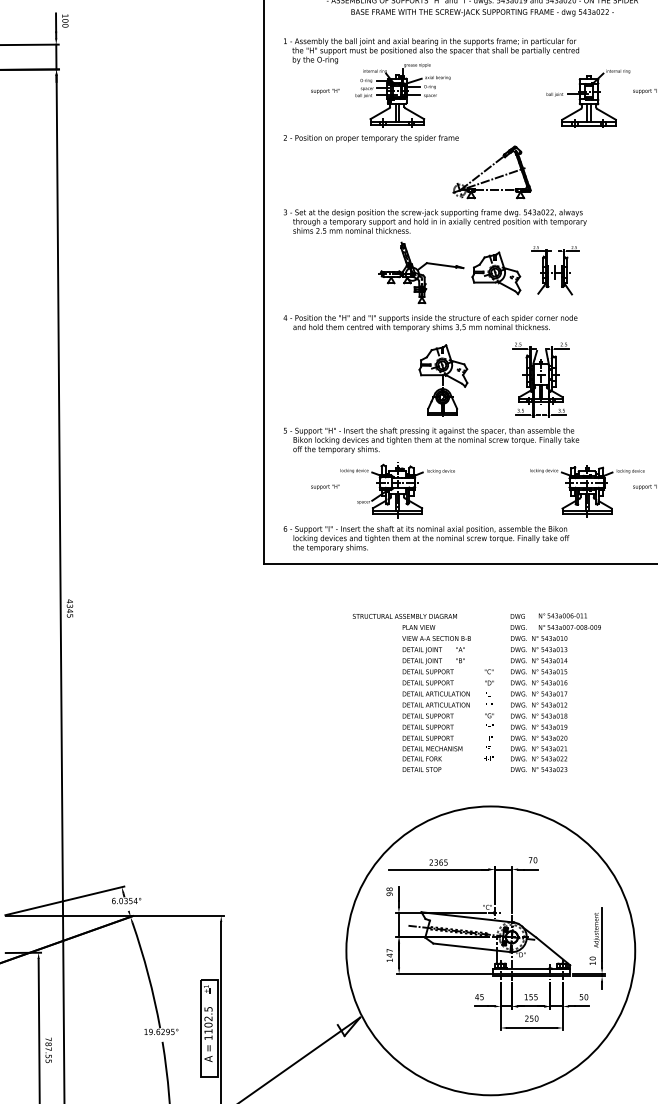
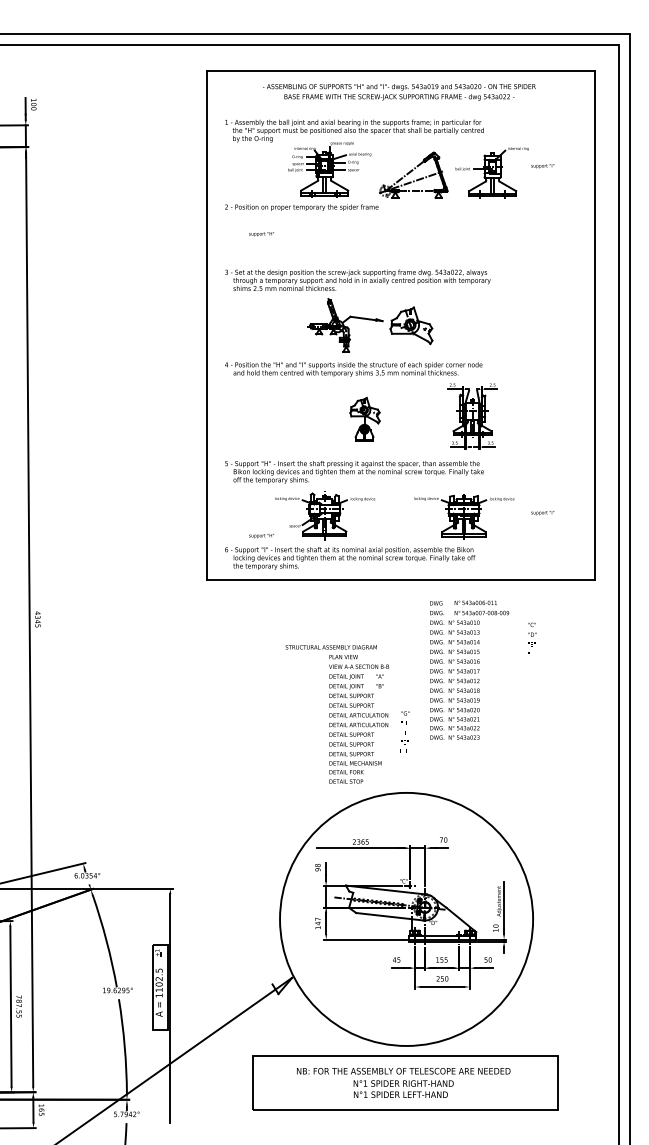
text: (325, 91) -> (261, 234), moved
part: (491, 171) -> (413, 174), moved
part: (554, 270) -> (462, 323), removed
part: (442, 380) -> (364, 419), size x0.7
part: (540, 380) -> (472, 416), moved
text: (325, 487) -> (261, 536), moved
part: (587, 491) -> (464, 516), moved
text: (489, 686) -> (532, 637), moved
text: (555, 691) -> (469, 669), moved
text: (411, 693) -> (337, 714), moved

